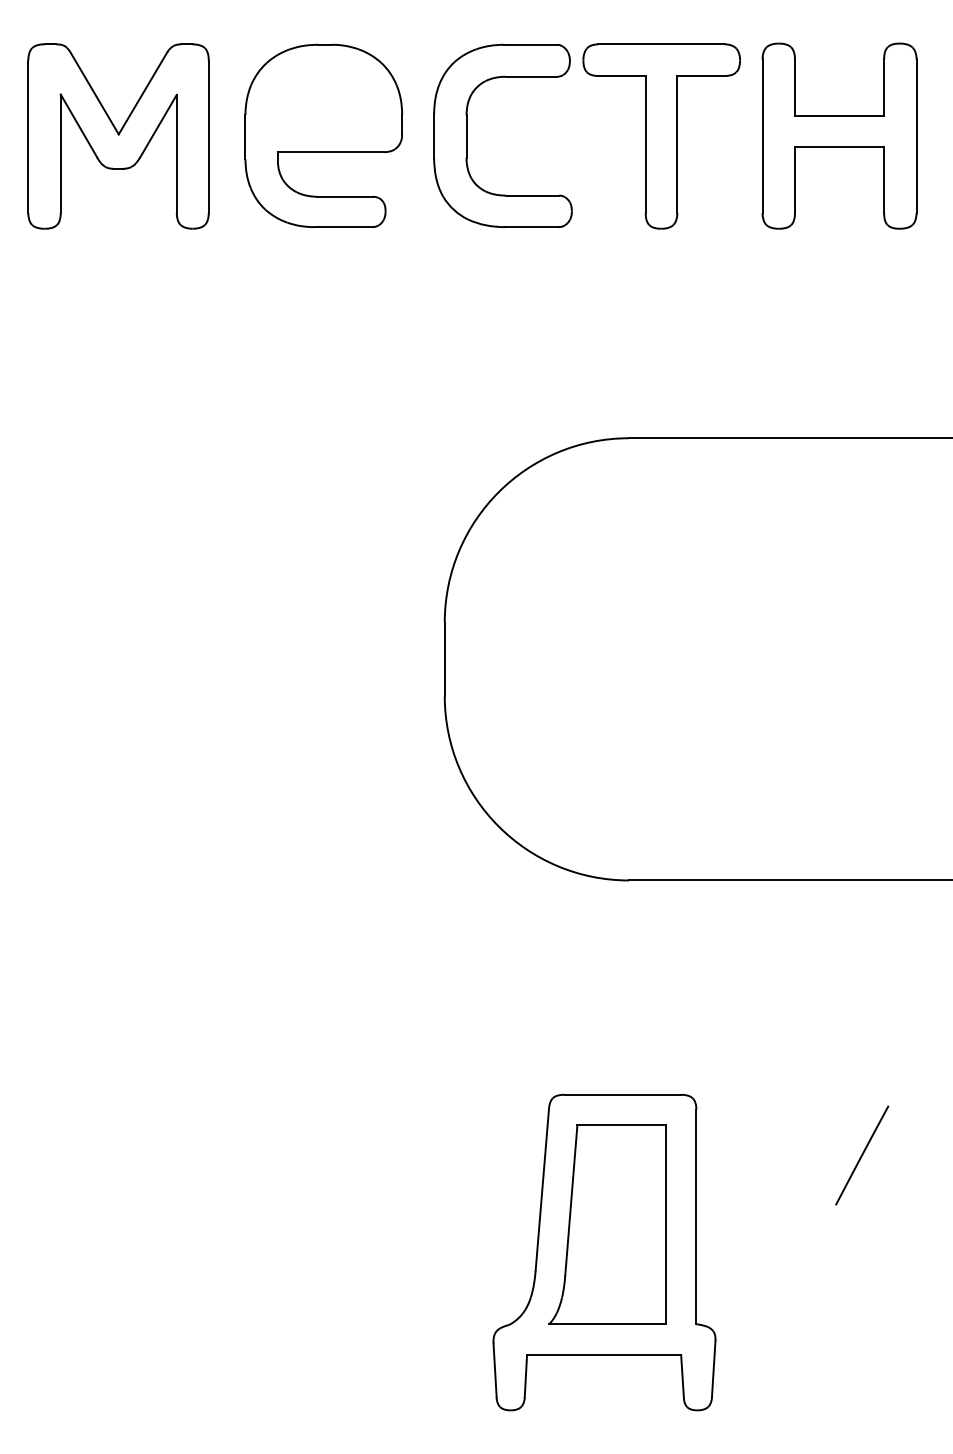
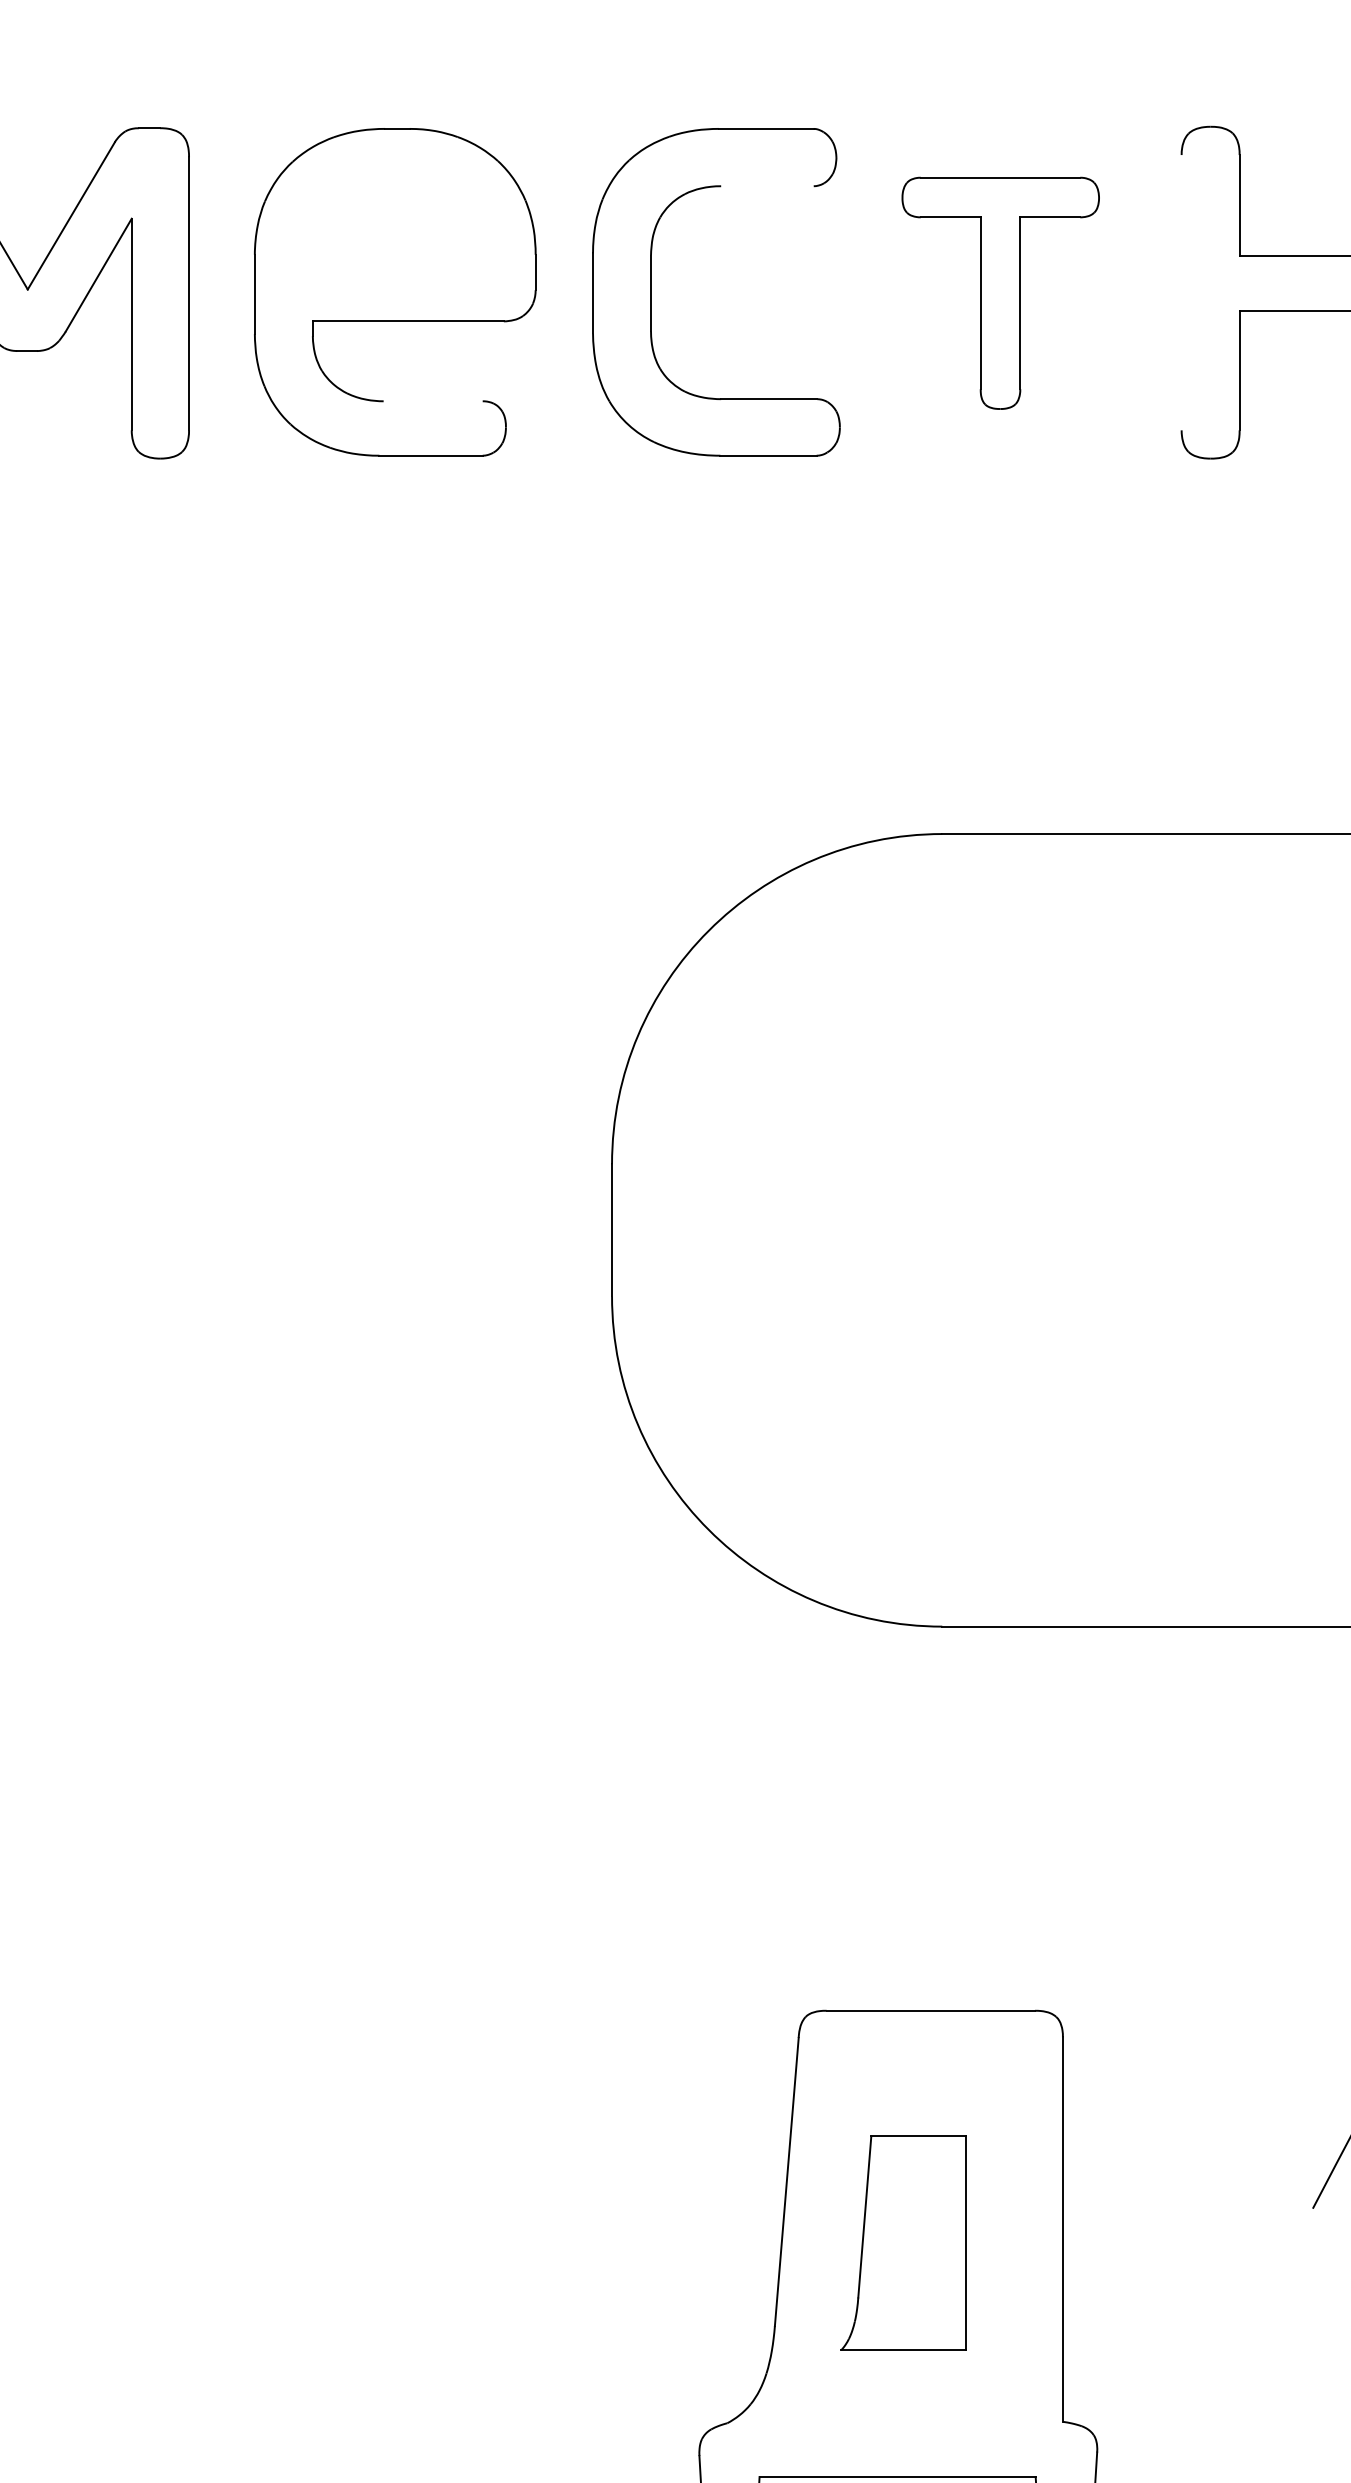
line: (531, 76) -> (767, 185), removed
line: (762, 135) -> (1181, 291), removed
part: (661, 136) -> (1000, 293), size x0.7
line: (344, 196) -> (432, 400), removed
part: (607, 1224) -> (903, 2243), size x0.6

